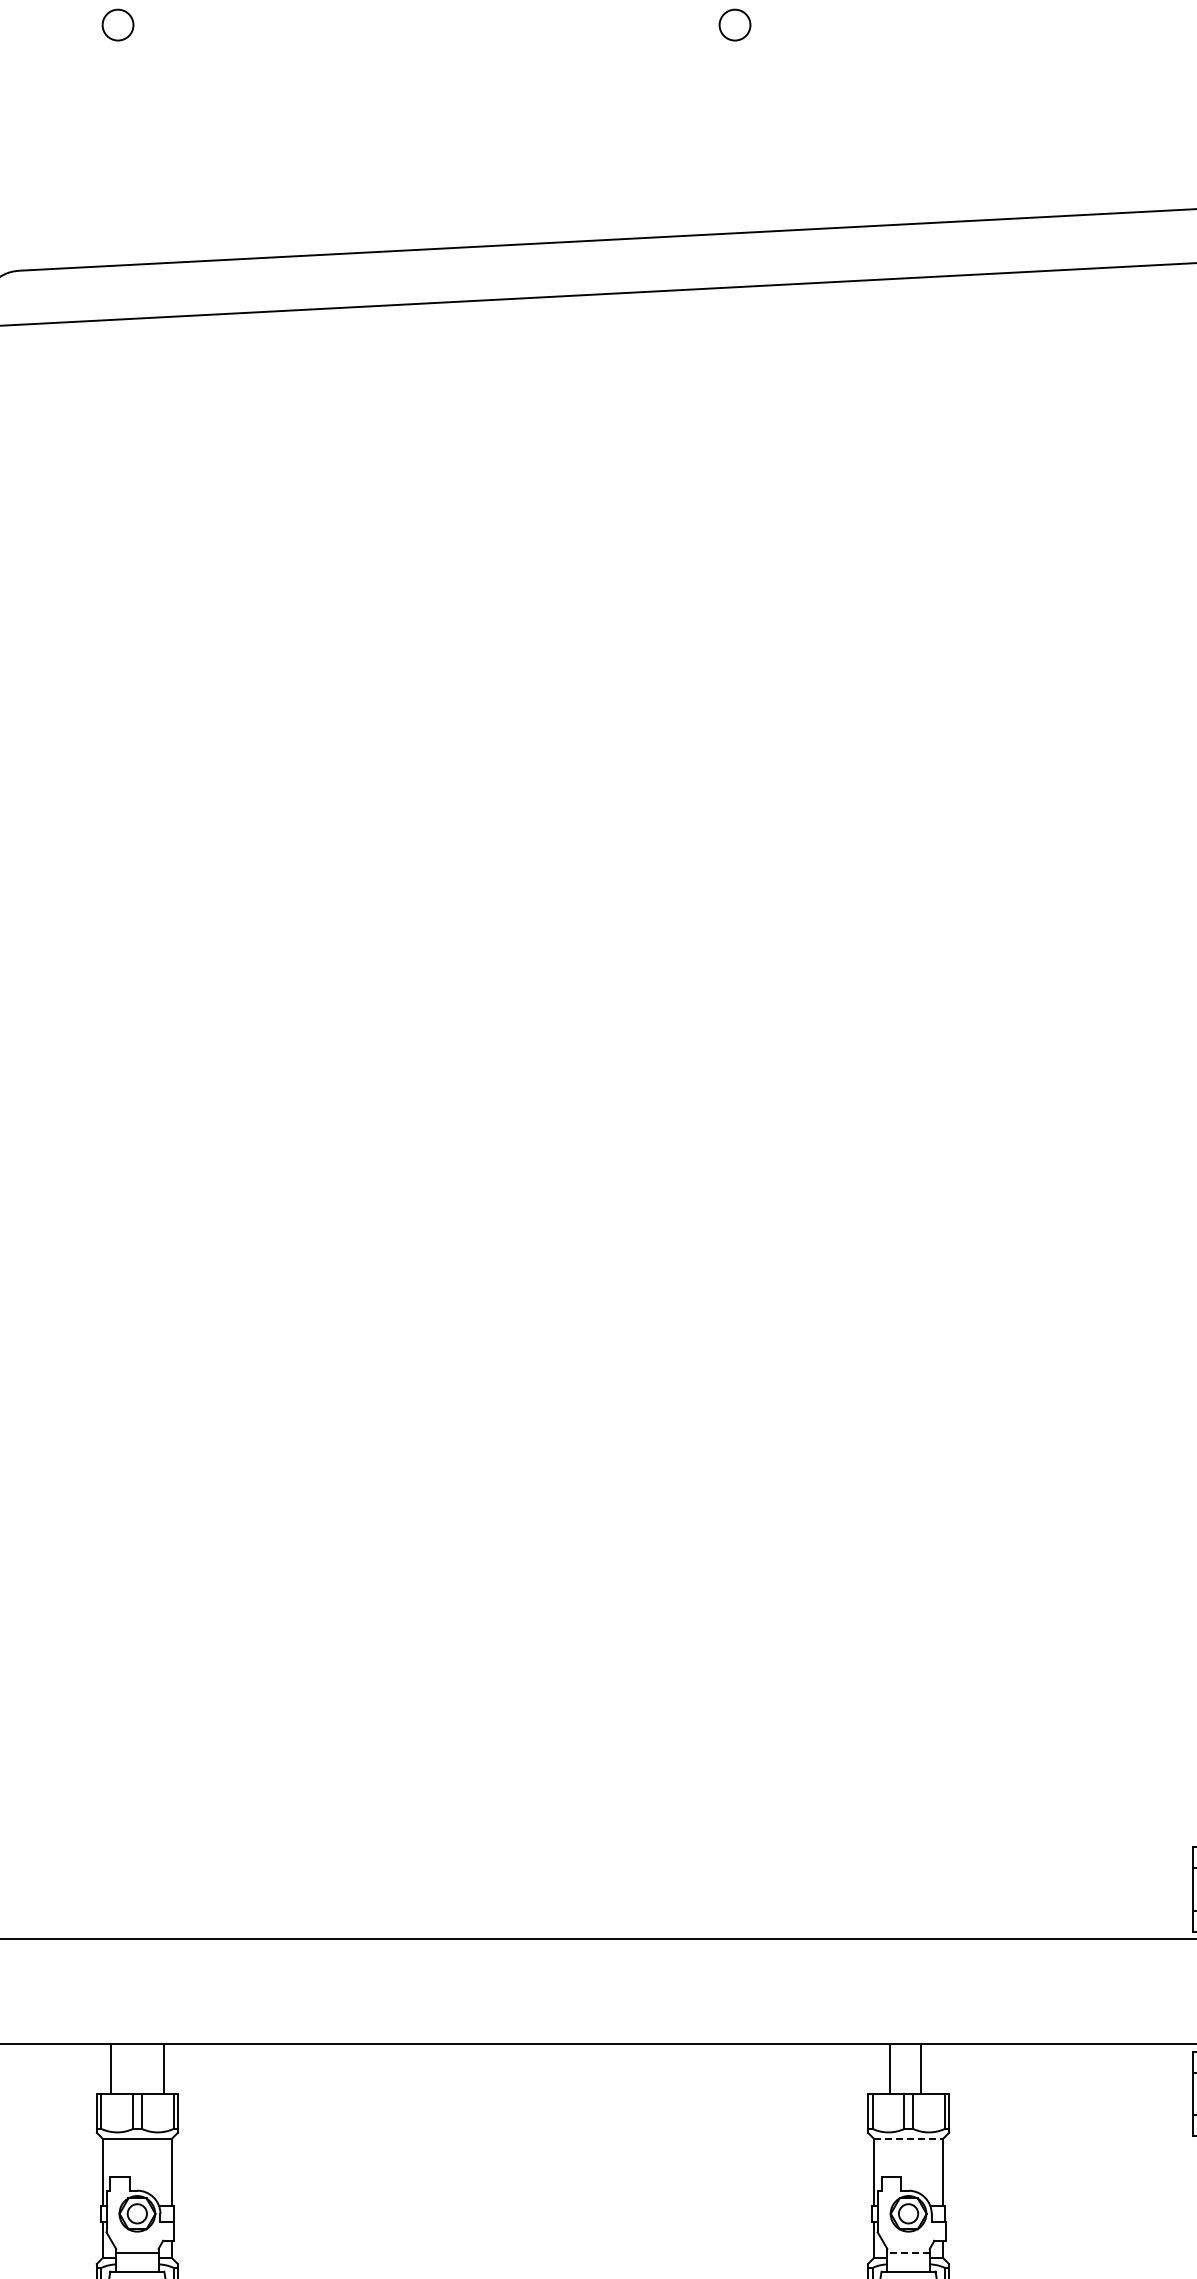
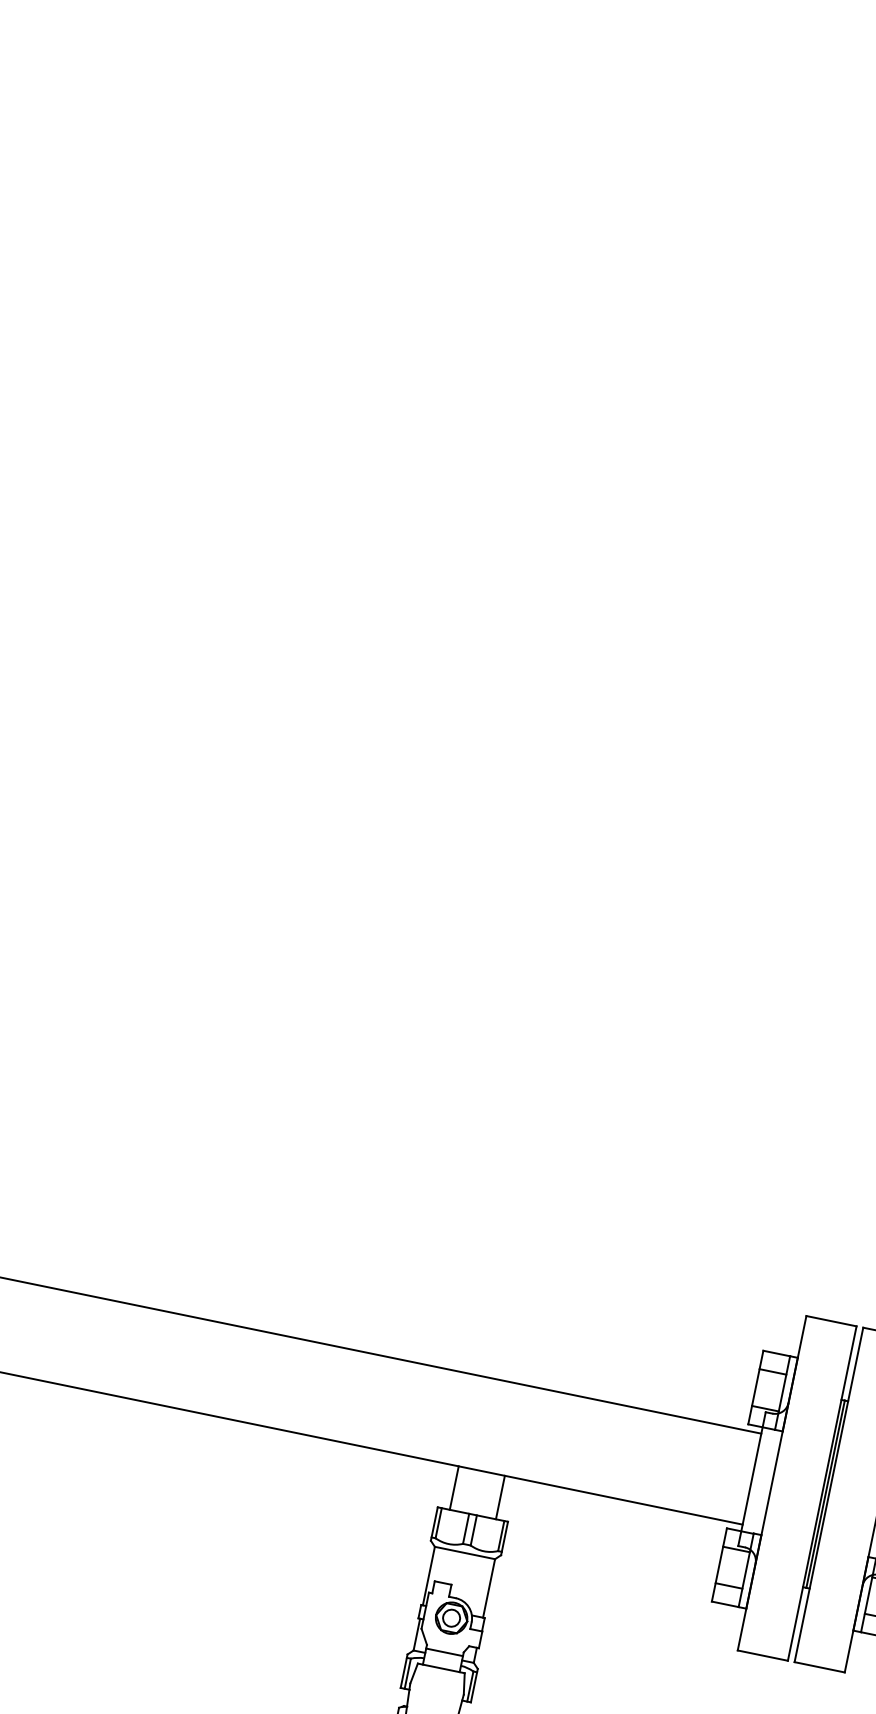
line: (890, 2069) -> (500, 1497), moved
line: (920, 2069) -> (453, 1488), moved
line: (908, 2138) -> (464, 1552), dashed -> solid
line: (908, 2253) -> (444, 1652), dashed -> solid

